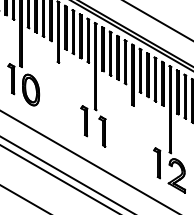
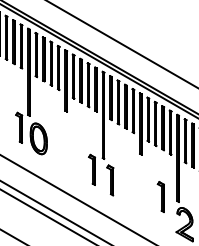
part: (156, 162) -> (160, 196), moved

